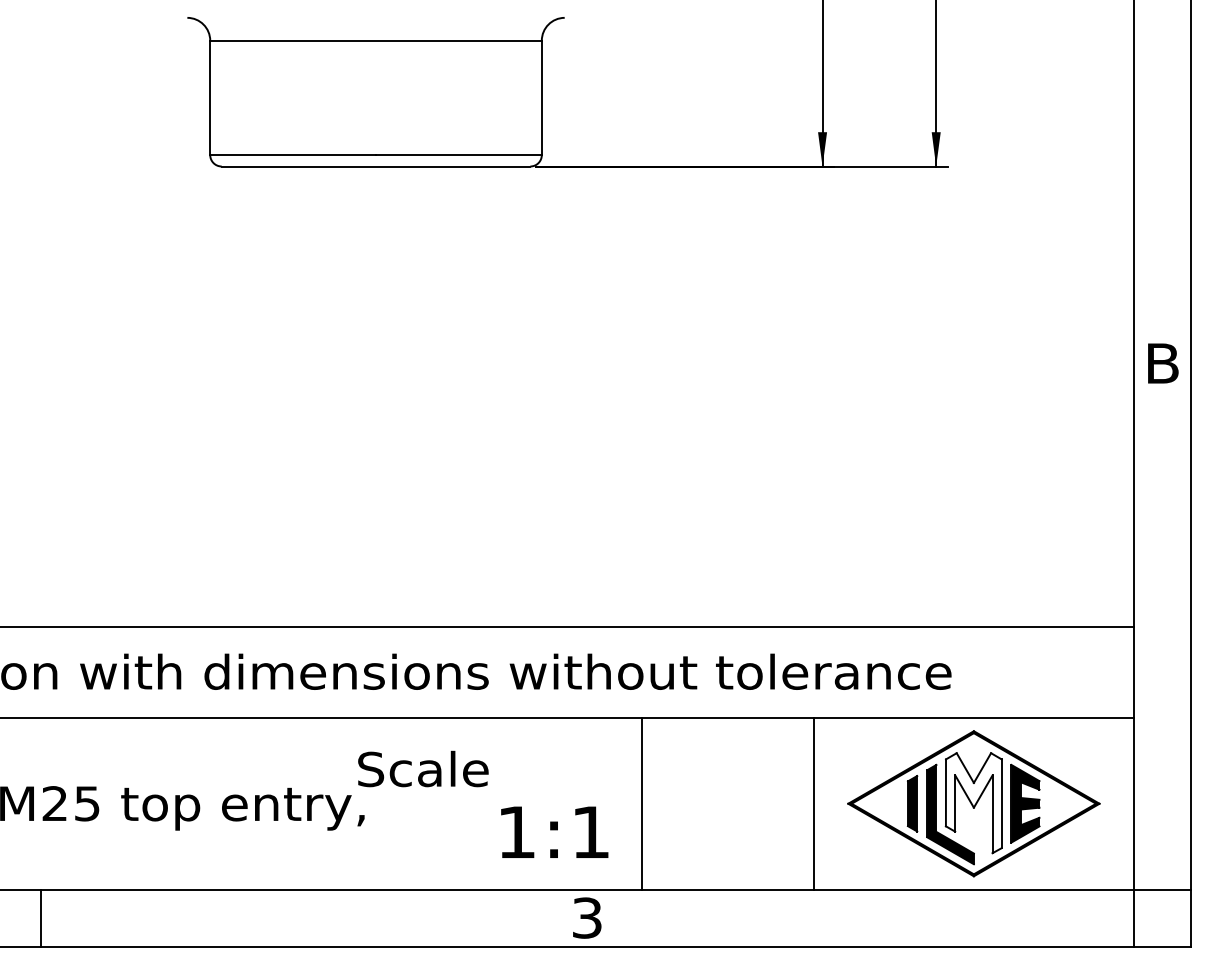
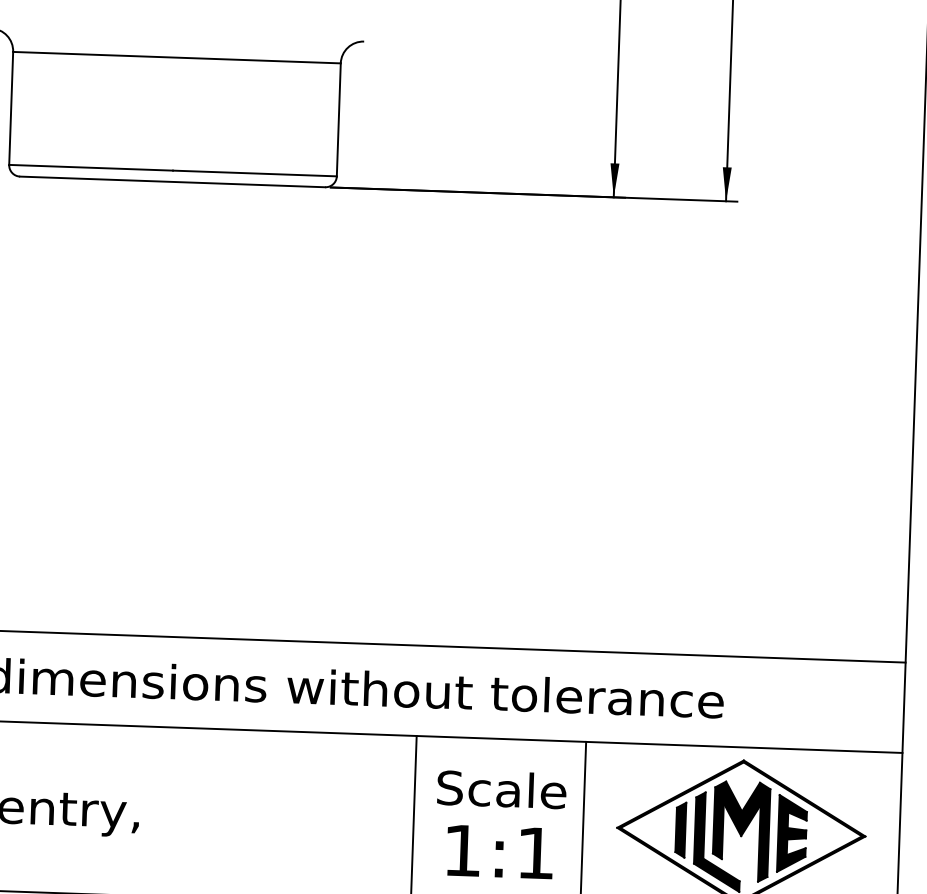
text: (423, 768) -> (502, 788), moved
fill: (973, 803) -> (740, 831), added
text: (554, 831) -> (499, 851), moved

